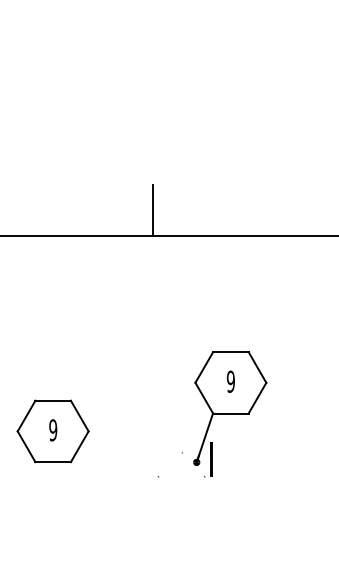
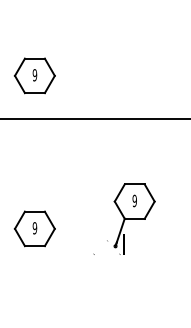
part: (52, 158) -> (34, 75), added
line: (153, 209) -> (91, 104), removed

